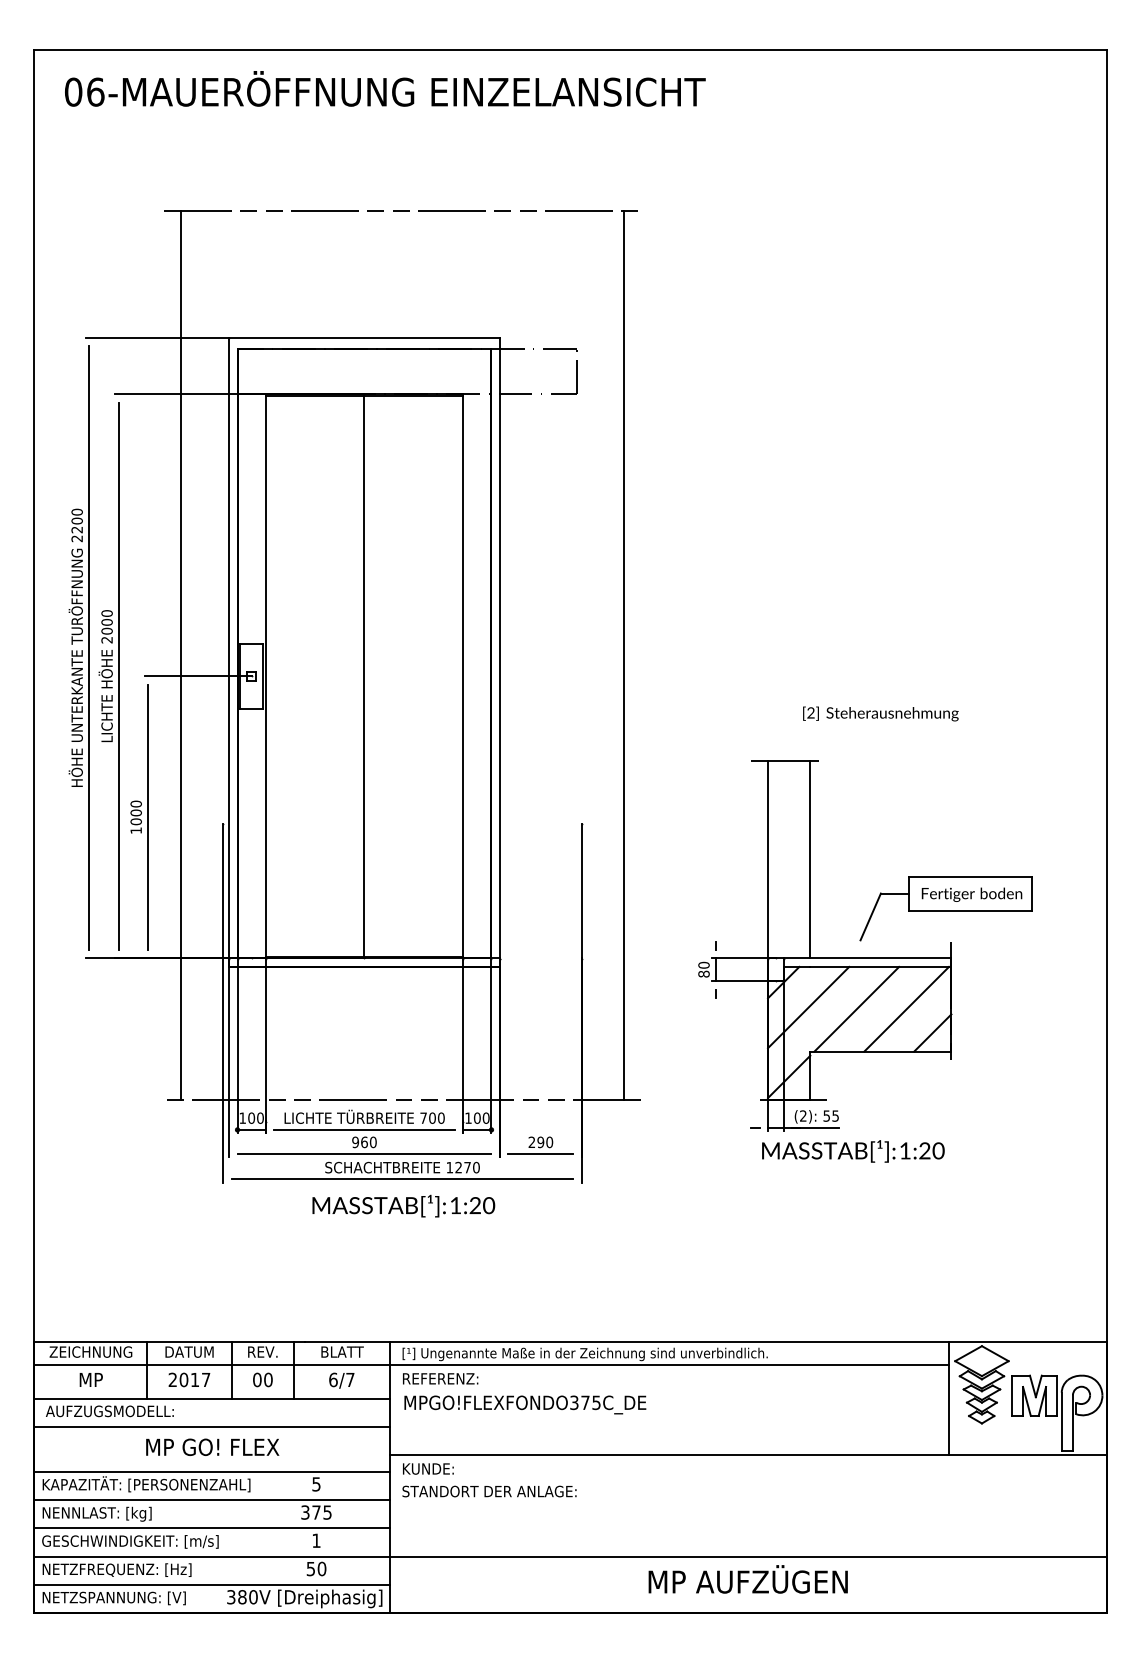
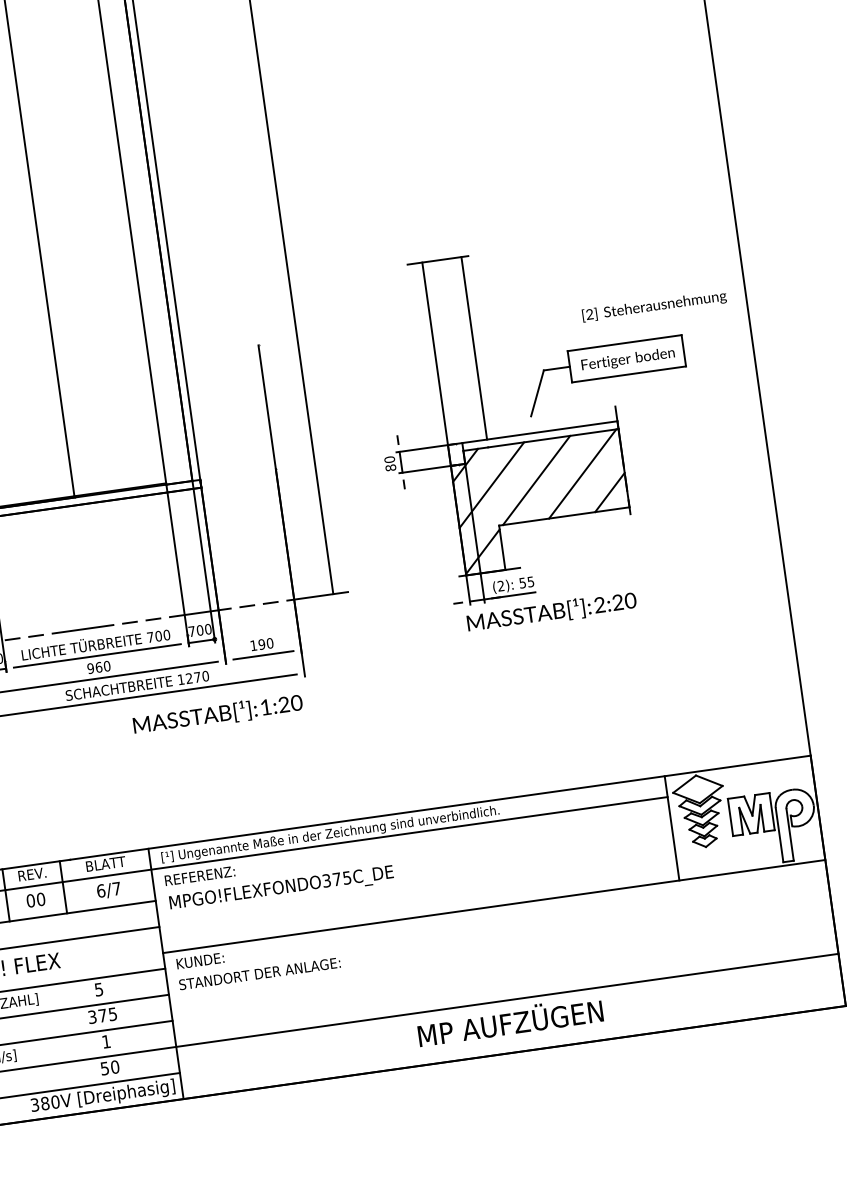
text: (880, 713) -> (654, 305), moved
text: (468, 1117) -> (191, 630), 100 -> 700
text: (531, 1141) -> (253, 644), 290 -> 190
text: (904, 1150) -> (599, 604), 1:20 -> 2:20
text: (403, 1205) -> (217, 713), moved

